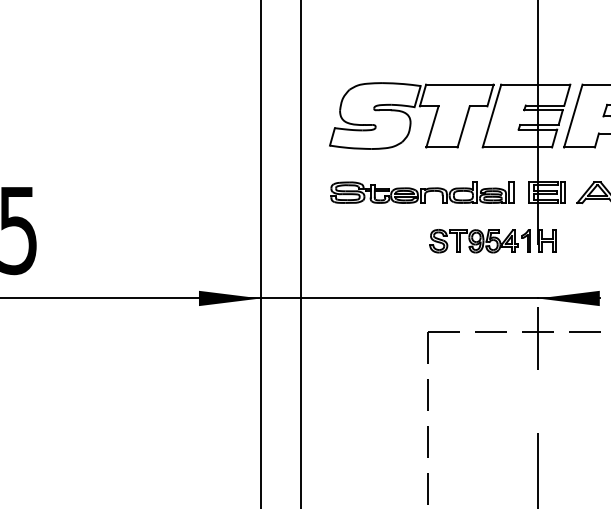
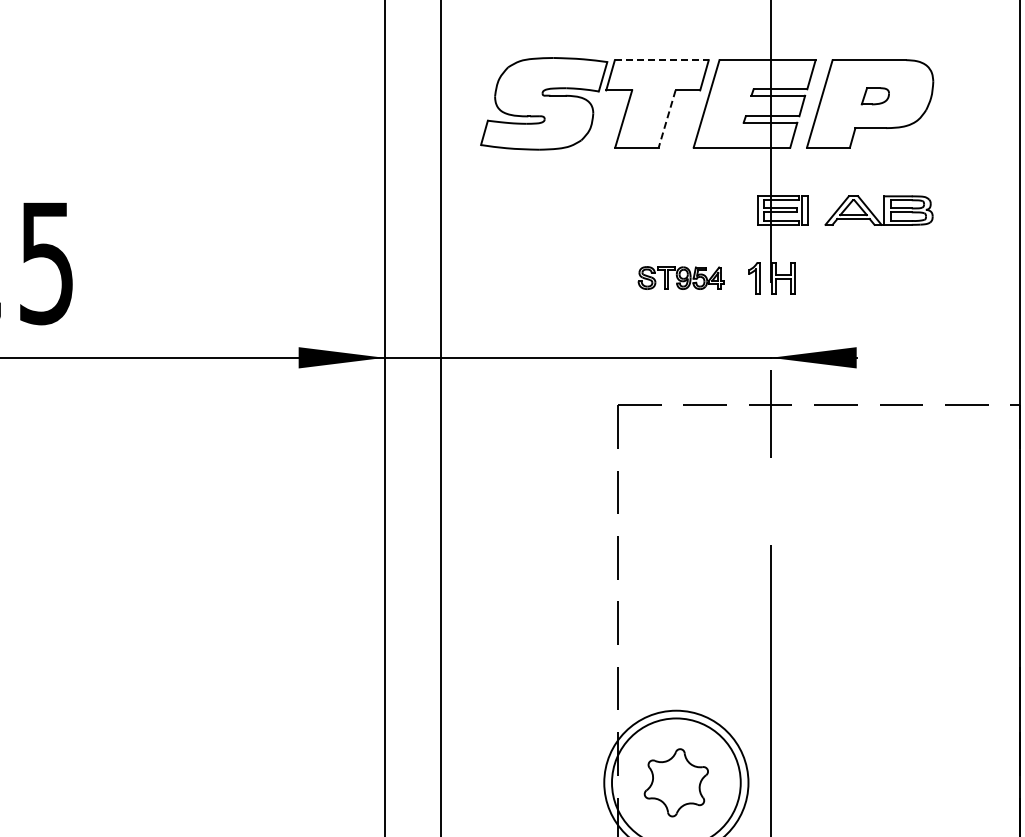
line: (459, 84) -> (661, 60), solid -> dashed
line: (463, 126) -> (667, 118), solid -> dashed
part: (422, 192) -> (609, 210), removed
part: (473, 240) -> (680, 277), size x0.7

